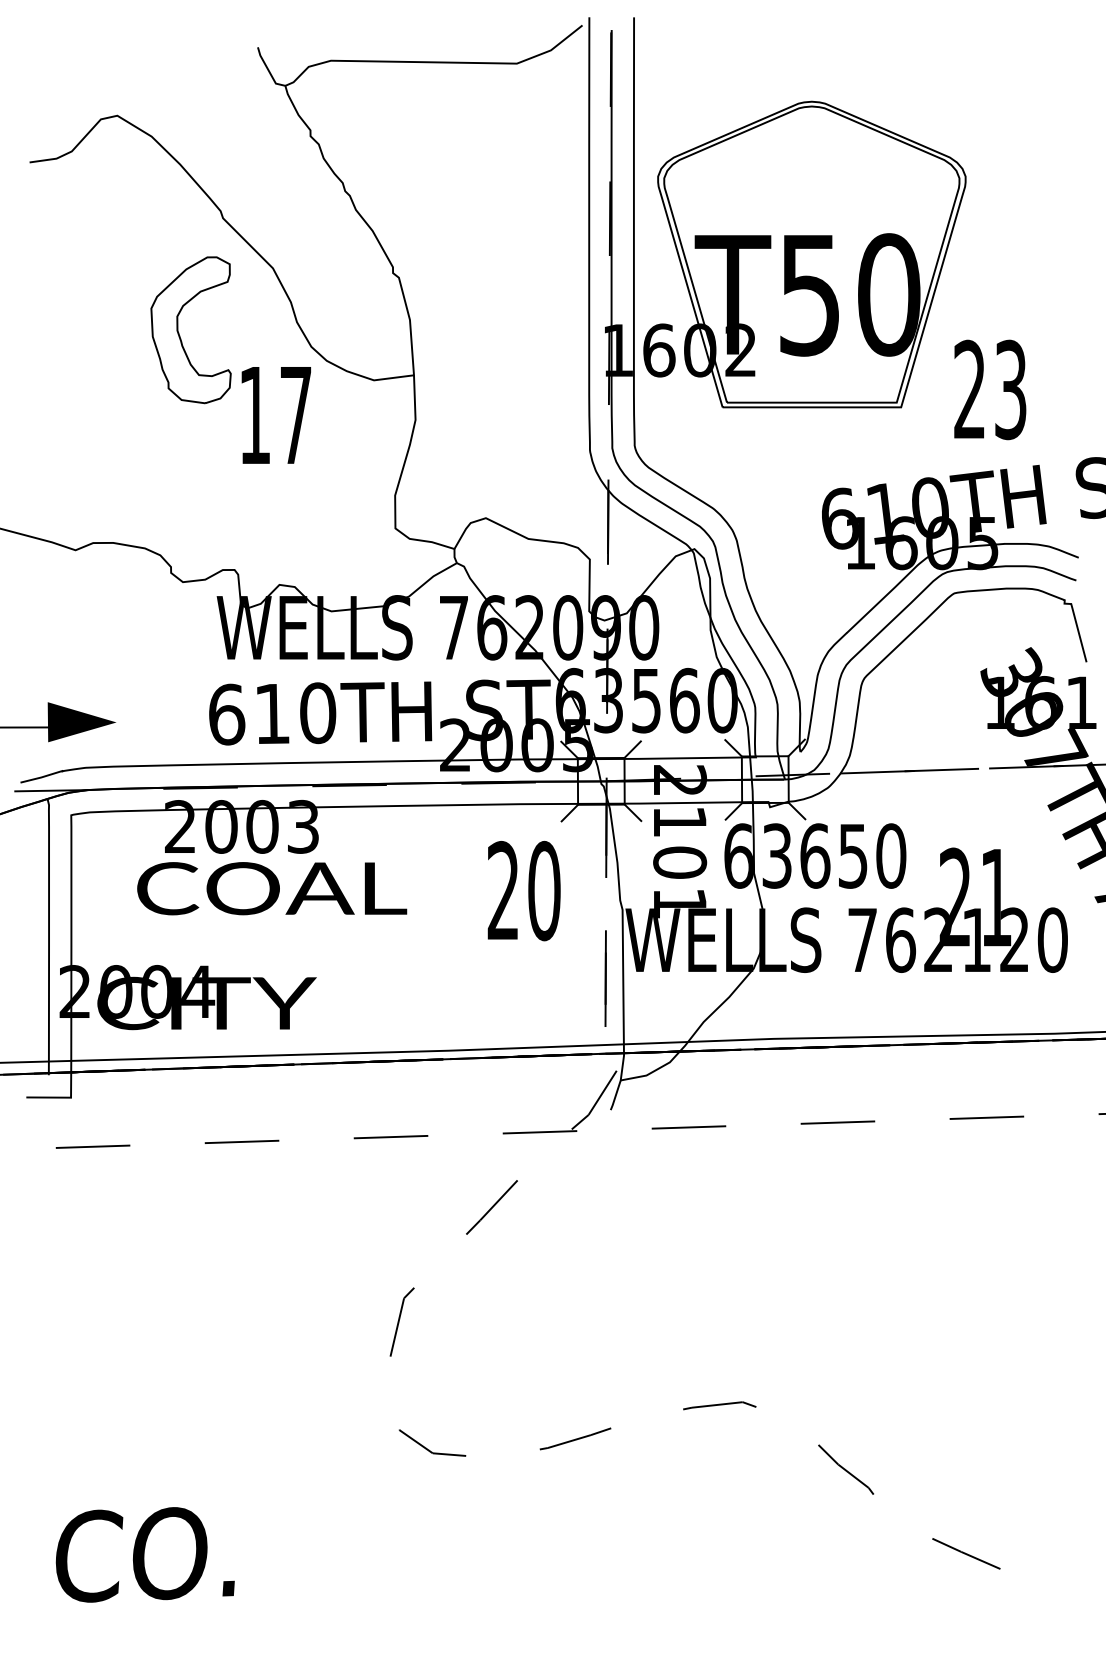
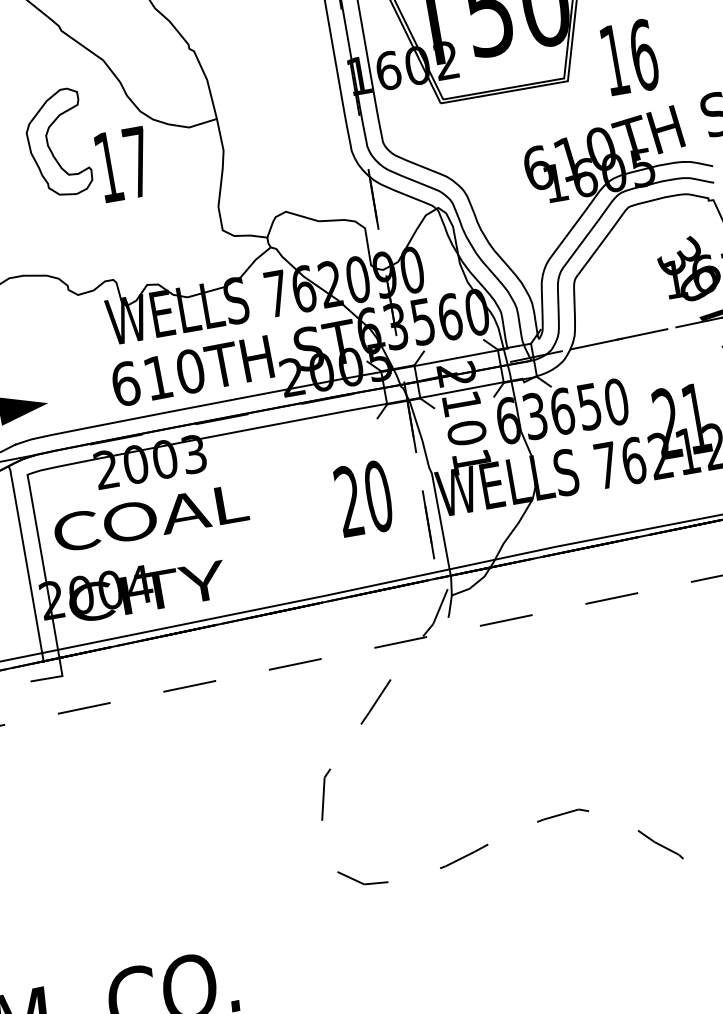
part: (179, 332) -> (49, 146), moved
text: (990, 389) -> (629, 57), 23 -> 16
text: (272, 888) -> (151, 518), moved
text: (523, 890) -> (363, 498), moved

